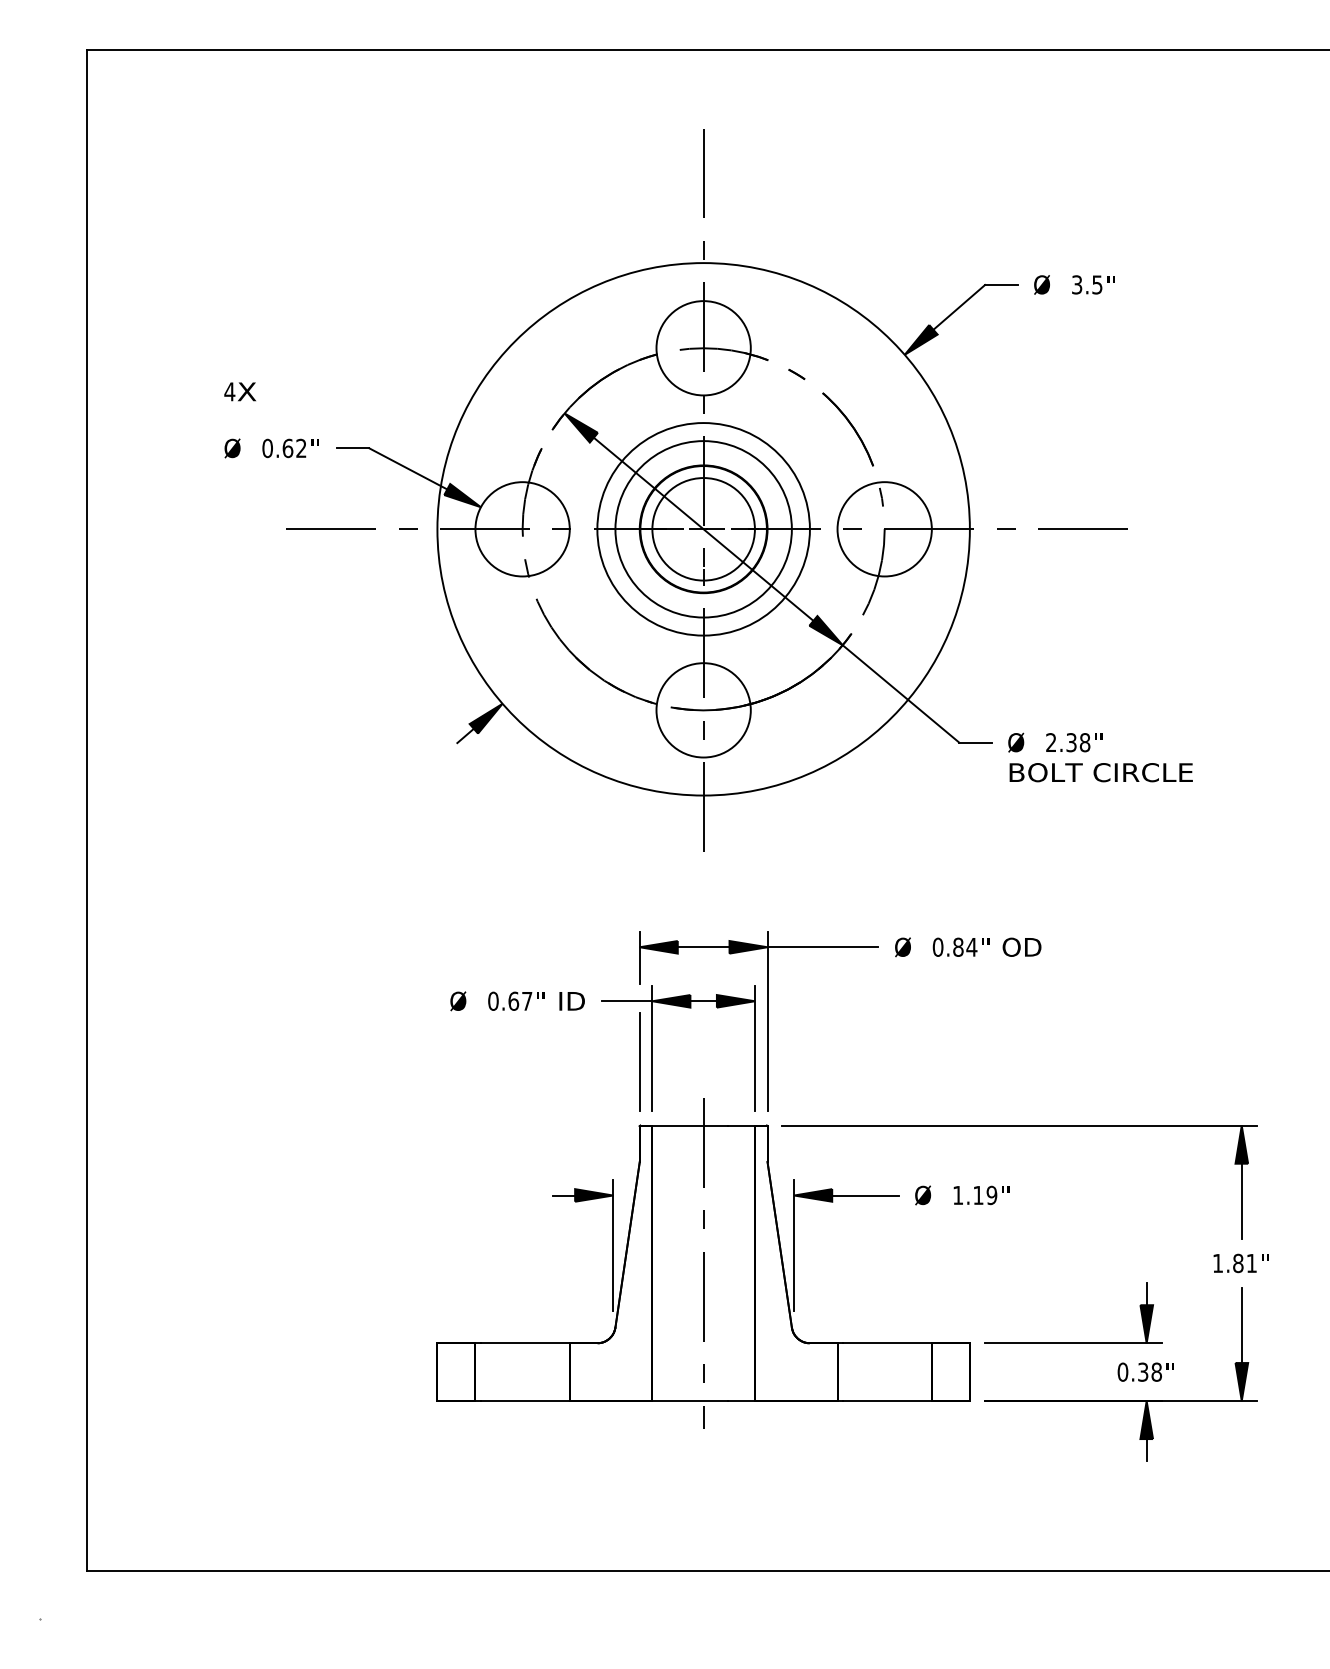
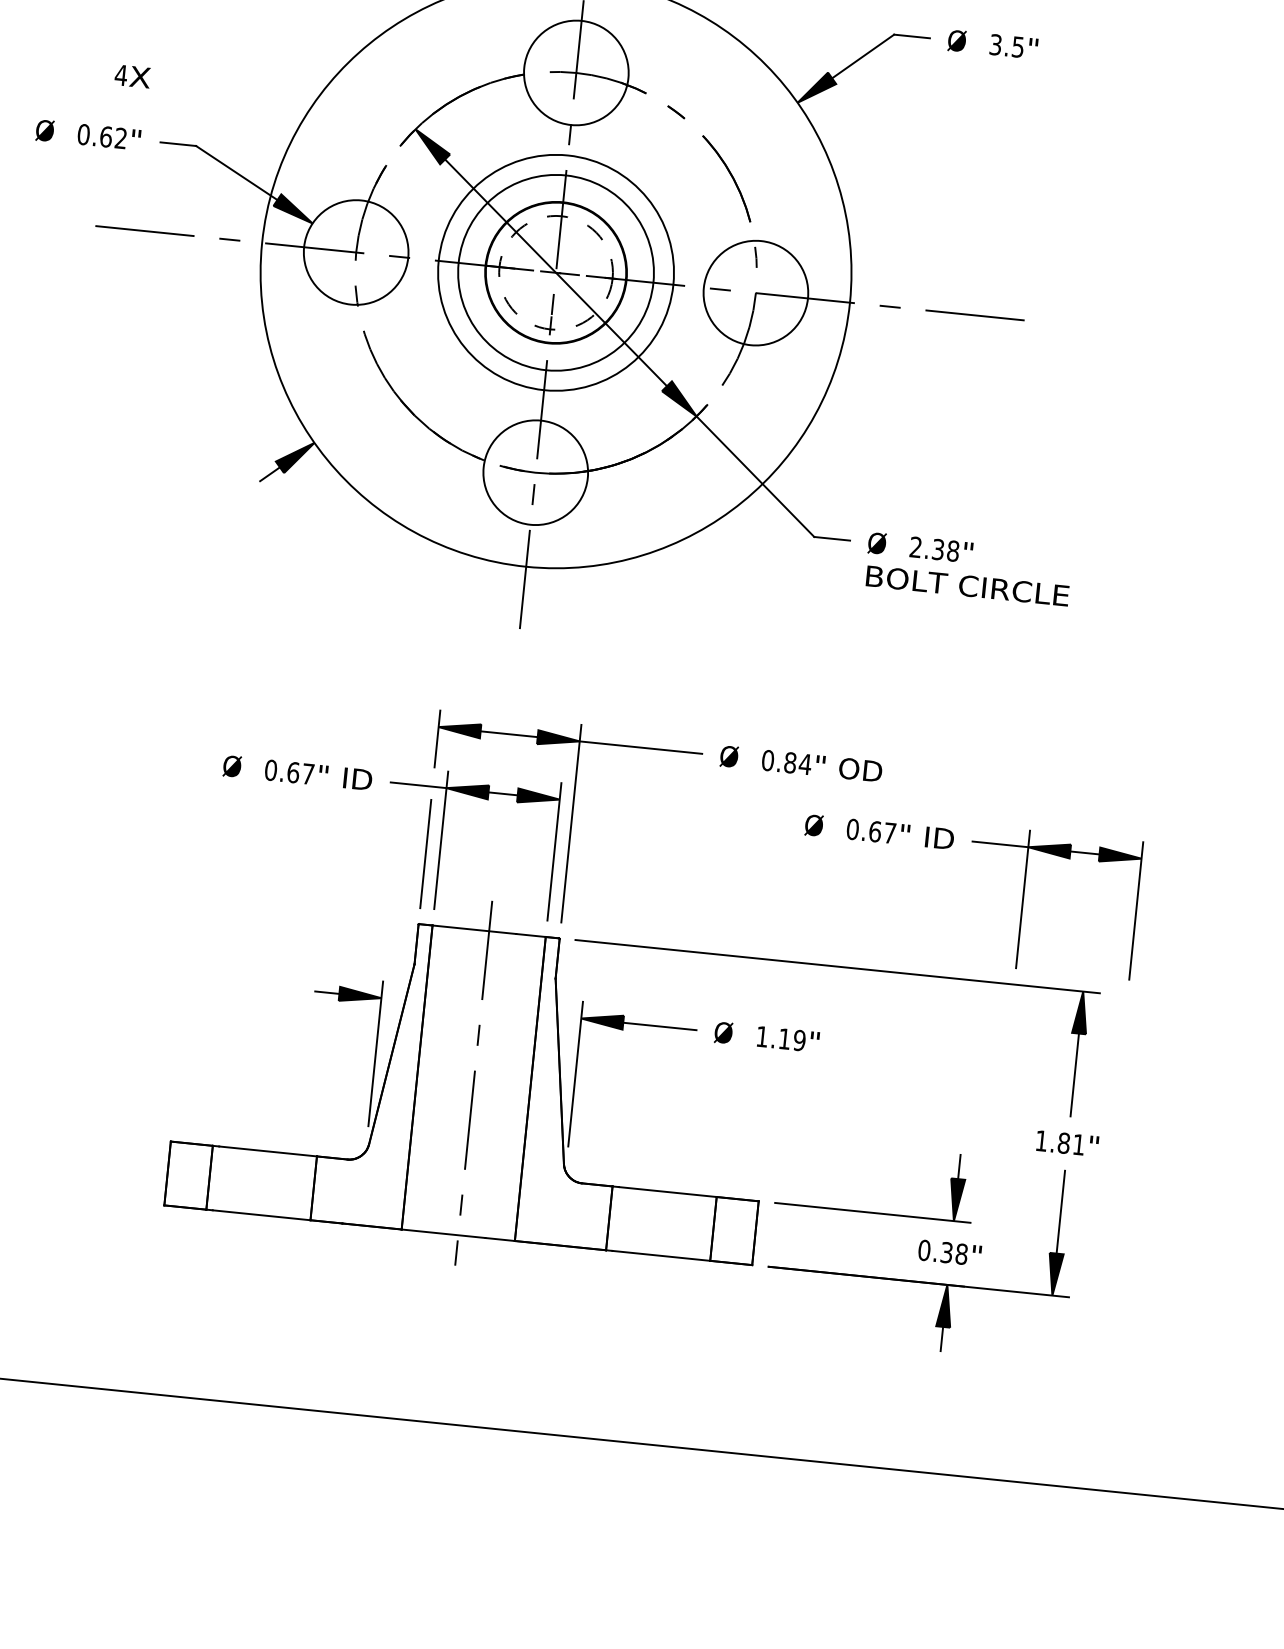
text: (239, 391) -> (131, 76), moved
circle: (703, 529) -> (555, 273), solid -> dashed
part: (1109, 1008) -> (950, 847), added

